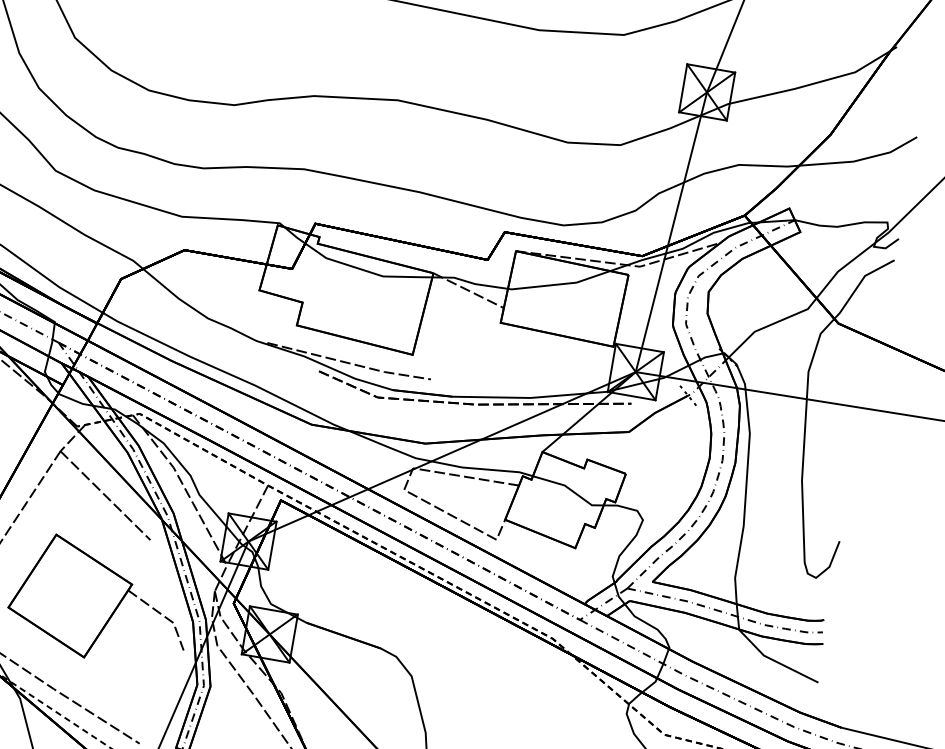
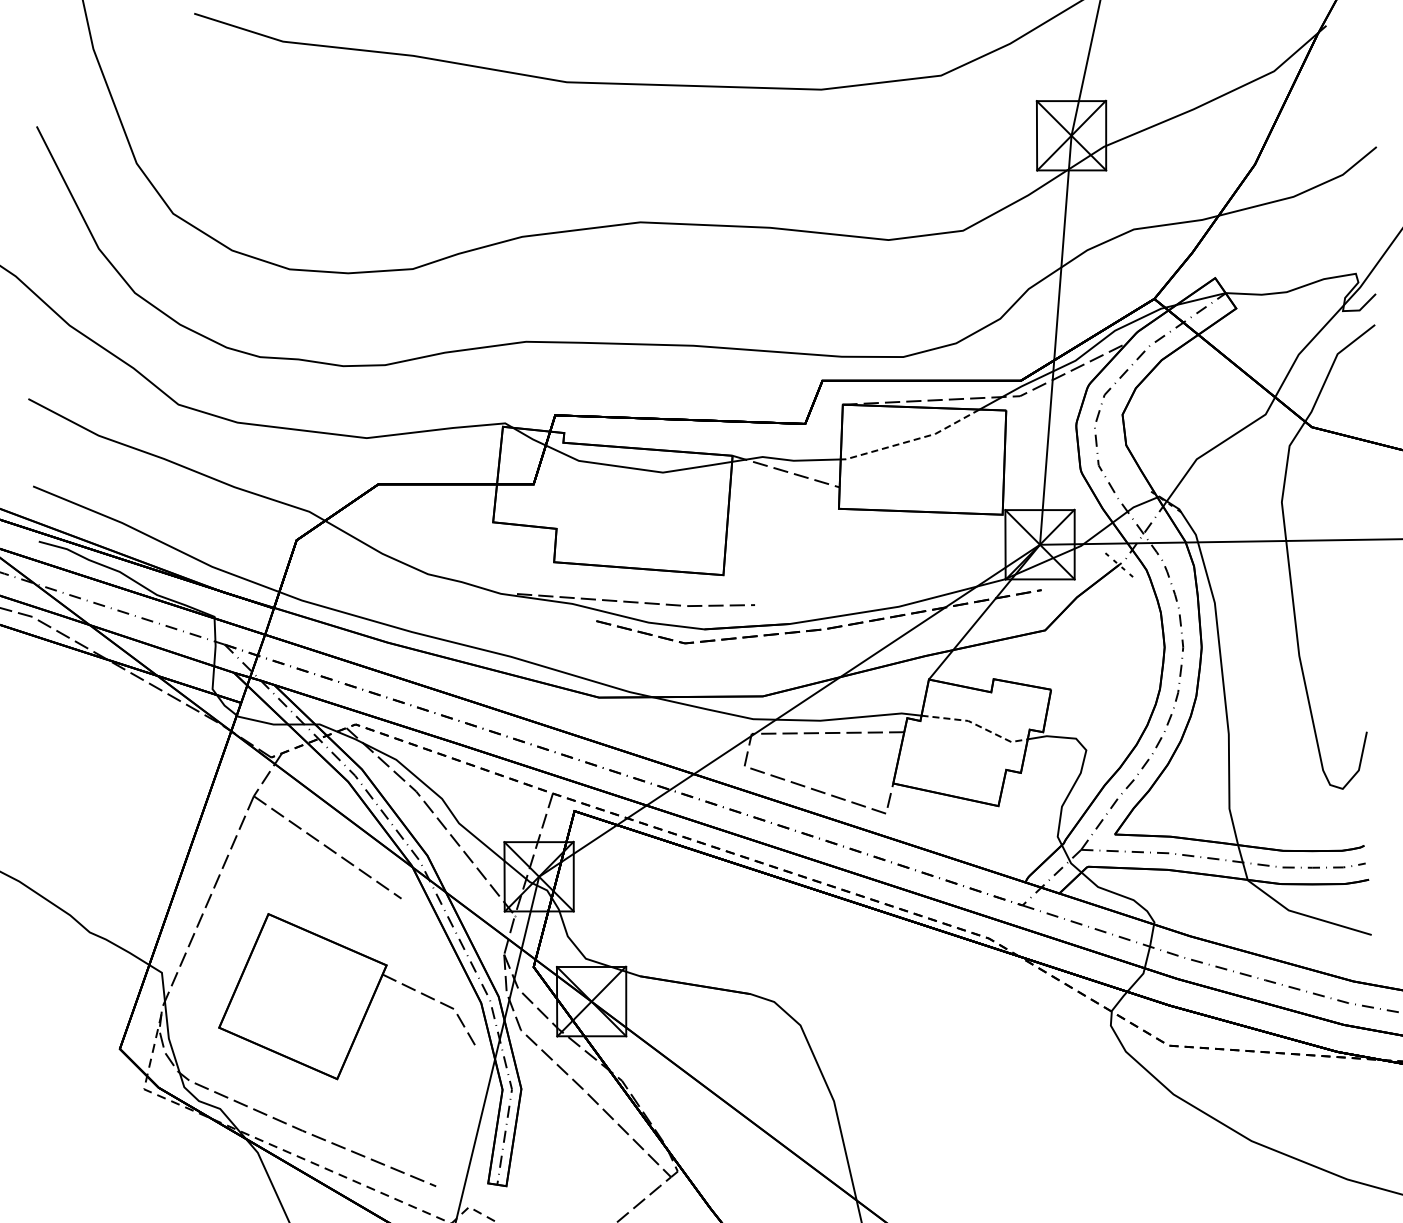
line: (559, 284) -> (912, 440), solid -> dashed
line: (569, 488) -> (976, 724), solid -> dashed

